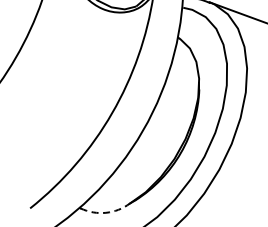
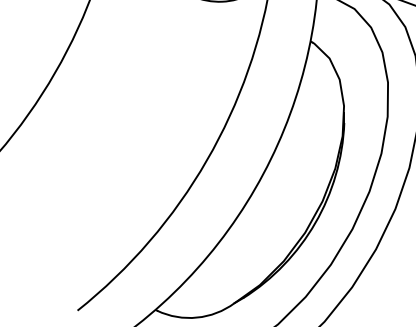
arc: (105, 212) -> (196, 317), dashed -> solid

